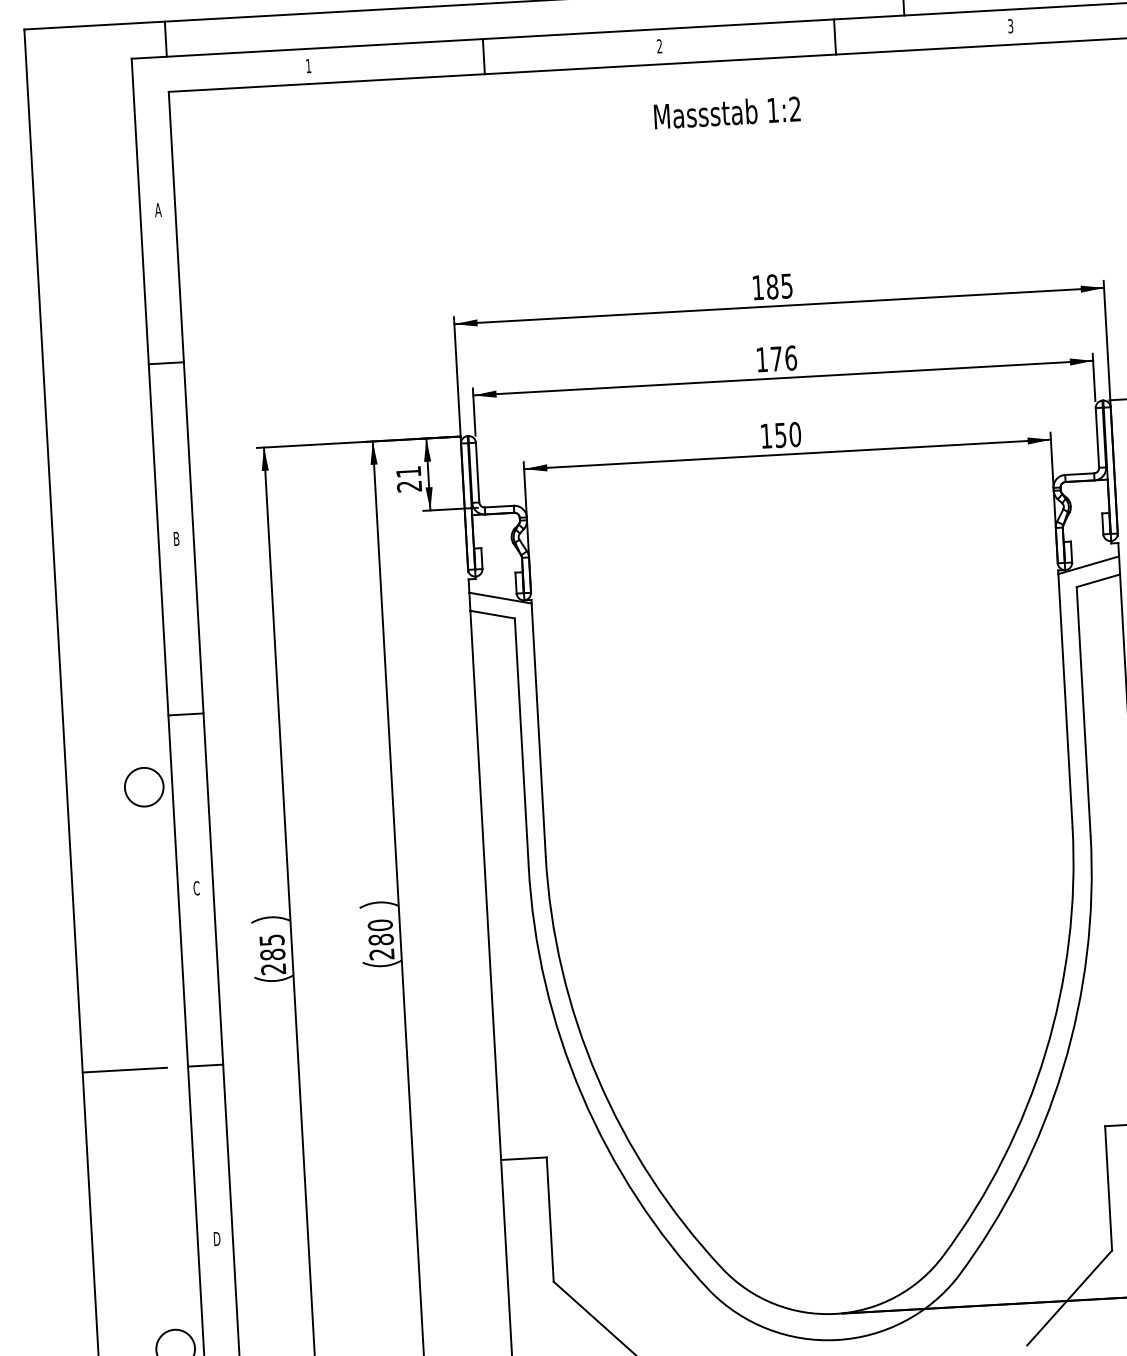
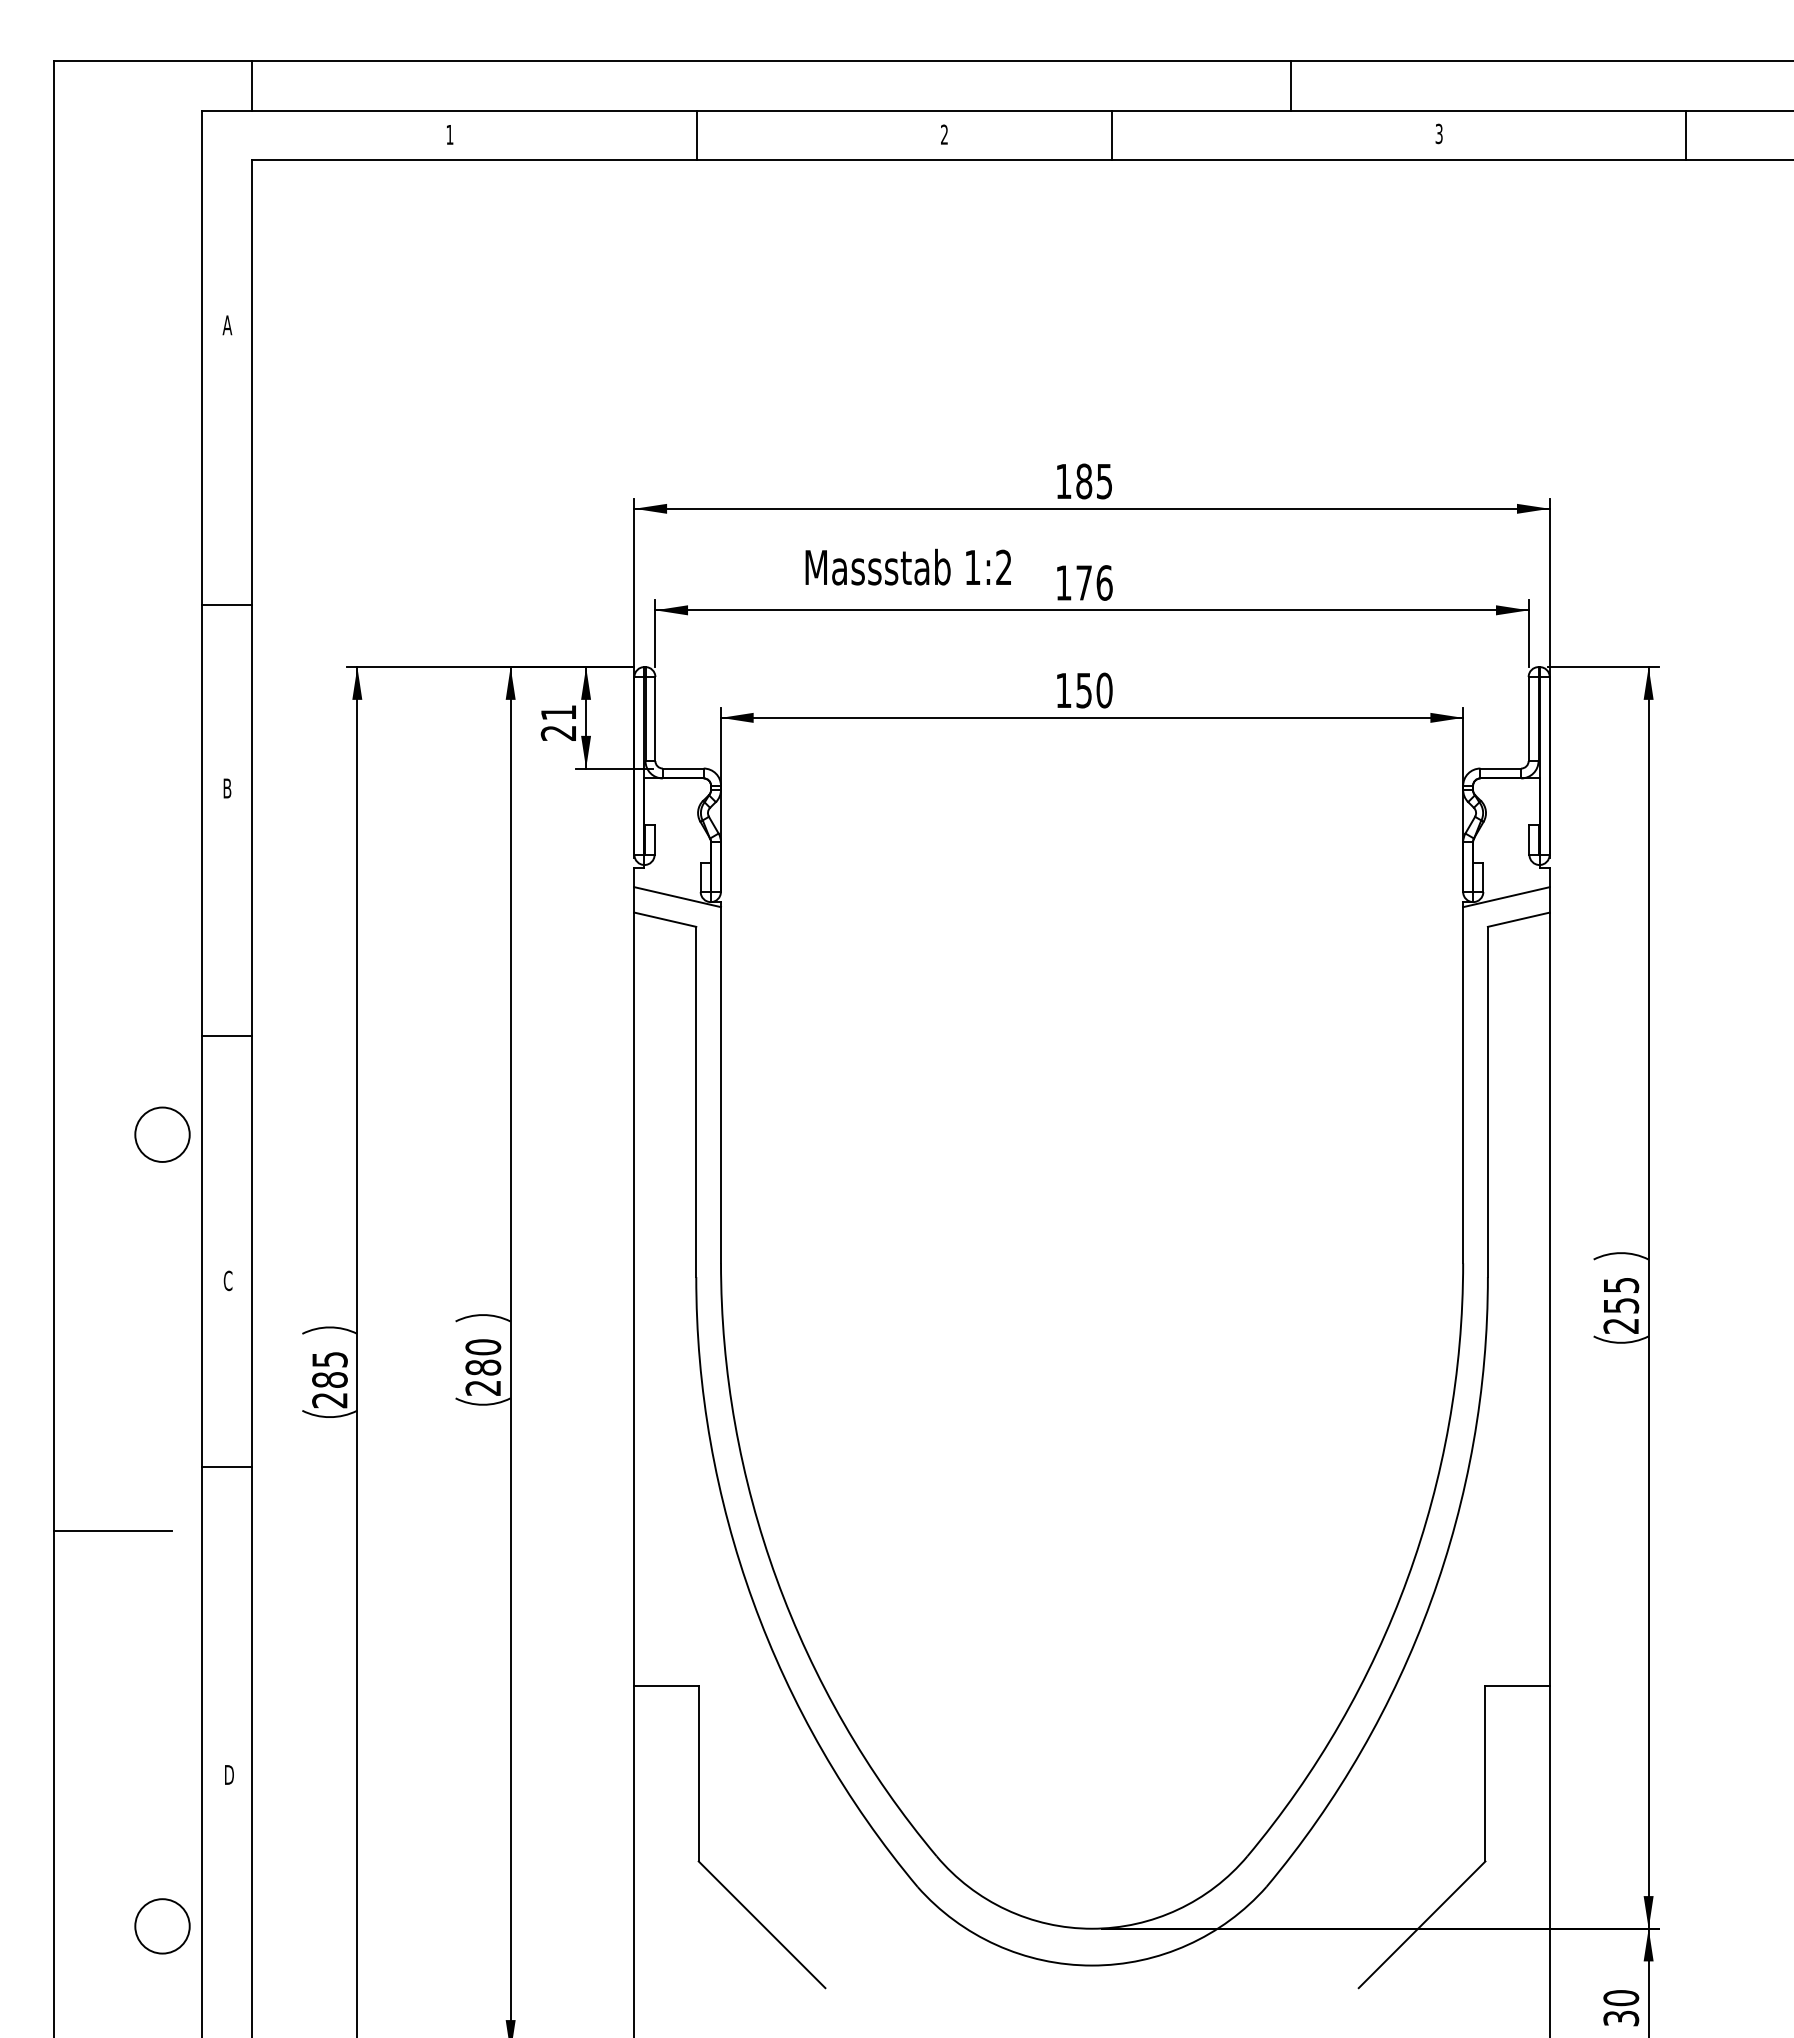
line: (834, 37) -> (1111, 135), moved
text: (726, 112) -> (907, 566), moved
line: (166, 363) -> (226, 605), moved
line: (205, 1065) -> (226, 1466), moved

